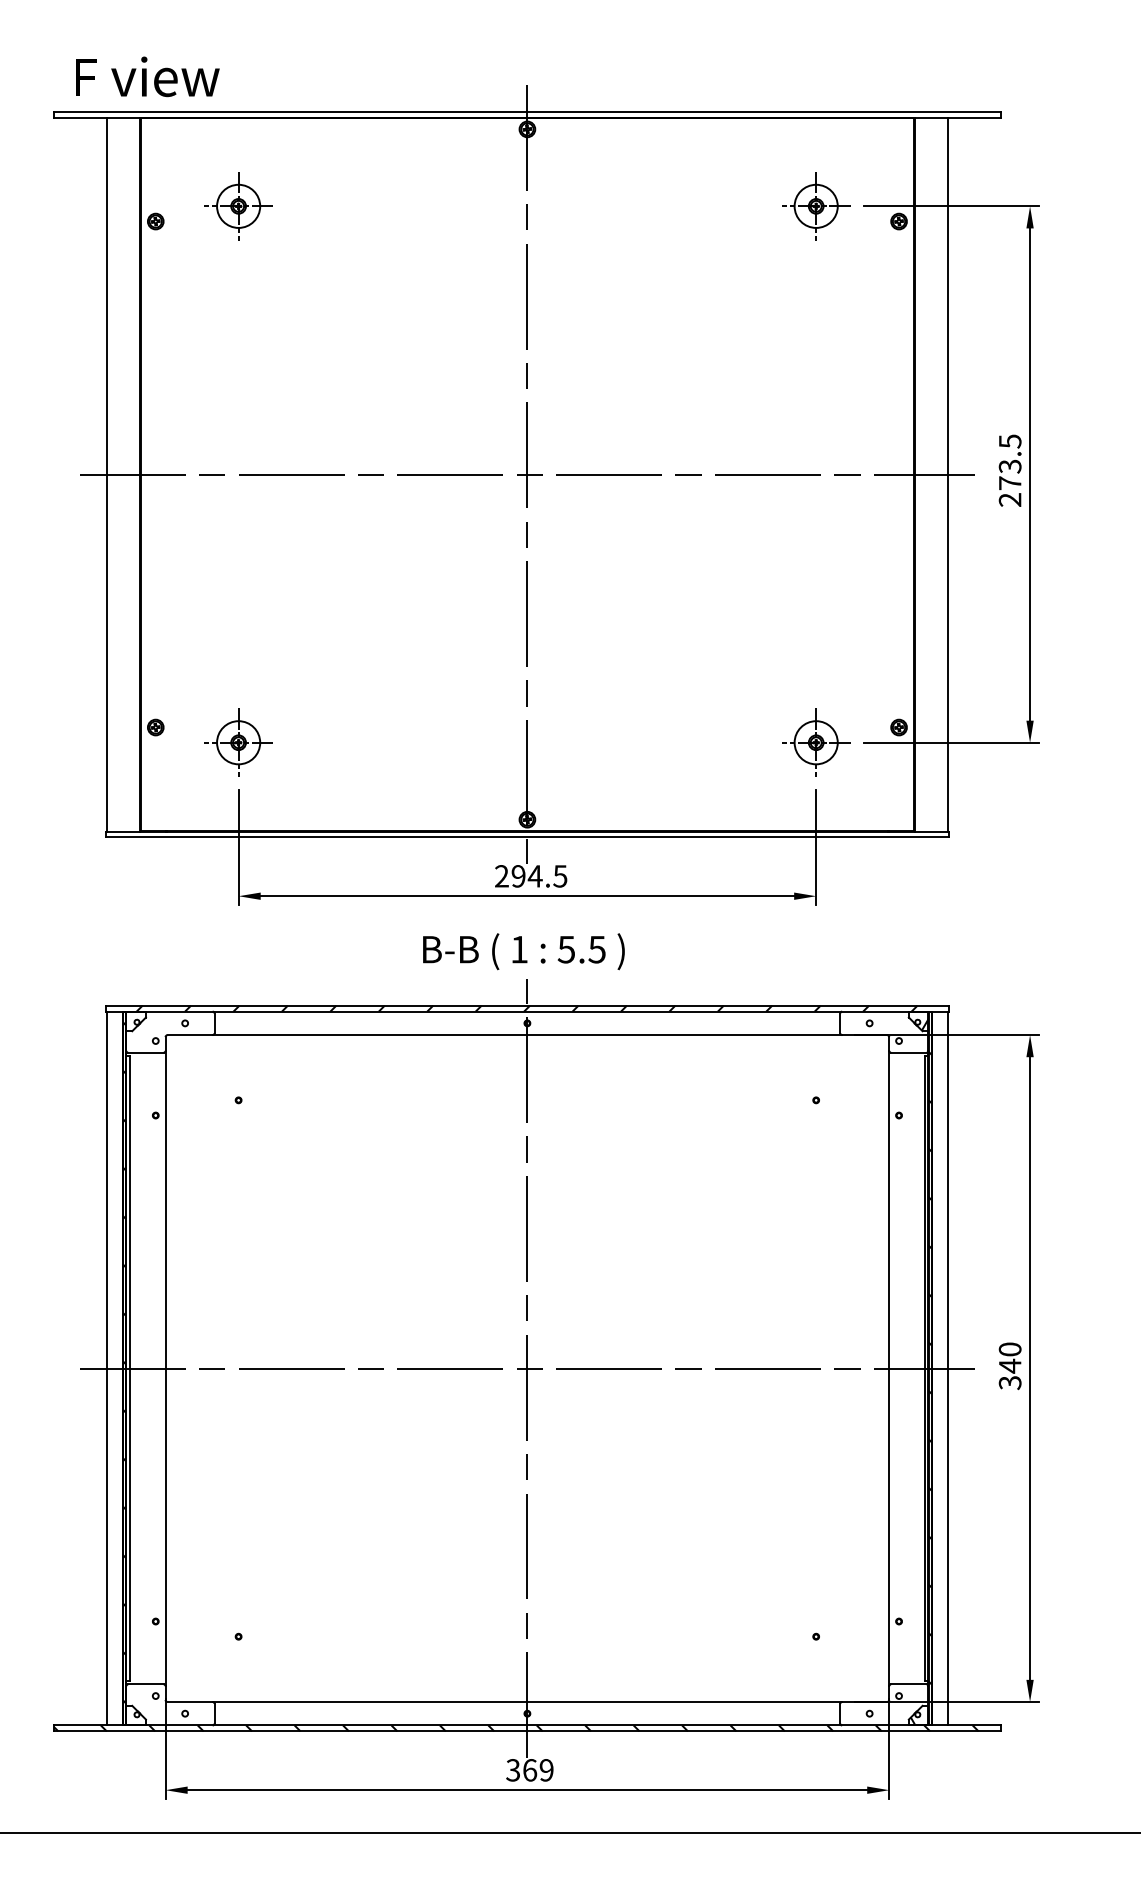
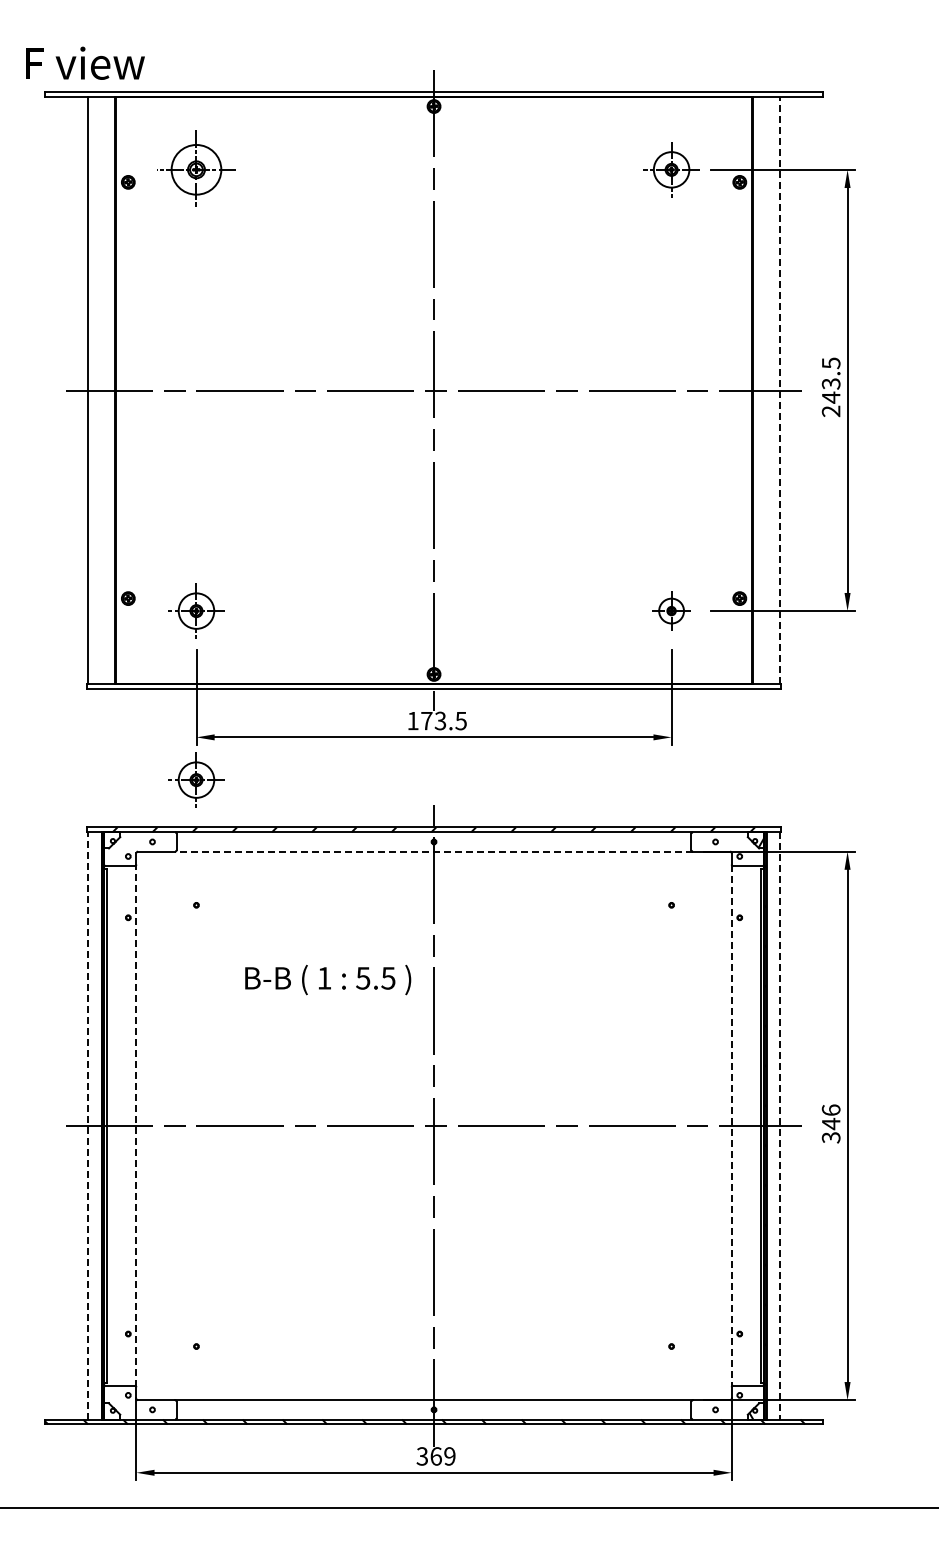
text: (147, 75) -> (85, 62), moved
part: (238, 205) -> (196, 169), size x1.4
line: (948, 474) -> (780, 390), solid -> dashed
text: (1010, 483) -> (831, 397), 273.5 -> 243.5
part: (816, 741) -> (671, 610), size x0.7
text: (518, 875) -> (426, 720), 294.5 -> 173.5
part: (238, 947) -> (196, 779), added
text: (524, 951) -> (328, 979), moved
line: (527, 1034) -> (434, 851), solid -> dashed
text: (1009, 1348) -> (830, 1109), 340 -> 346
line: (106, 1368) -> (87, 1125), solid -> dashed
line: (165, 1368) -> (136, 1125), solid -> dashed
line: (948, 1368) -> (780, 1125), solid -> dashed
line: (888, 1369) -> (731, 1126), solid -> dashed

